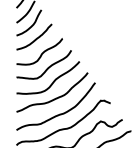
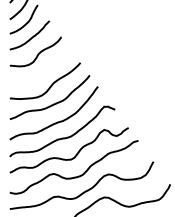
curve: (47, 67) -> (44, 69), removed

